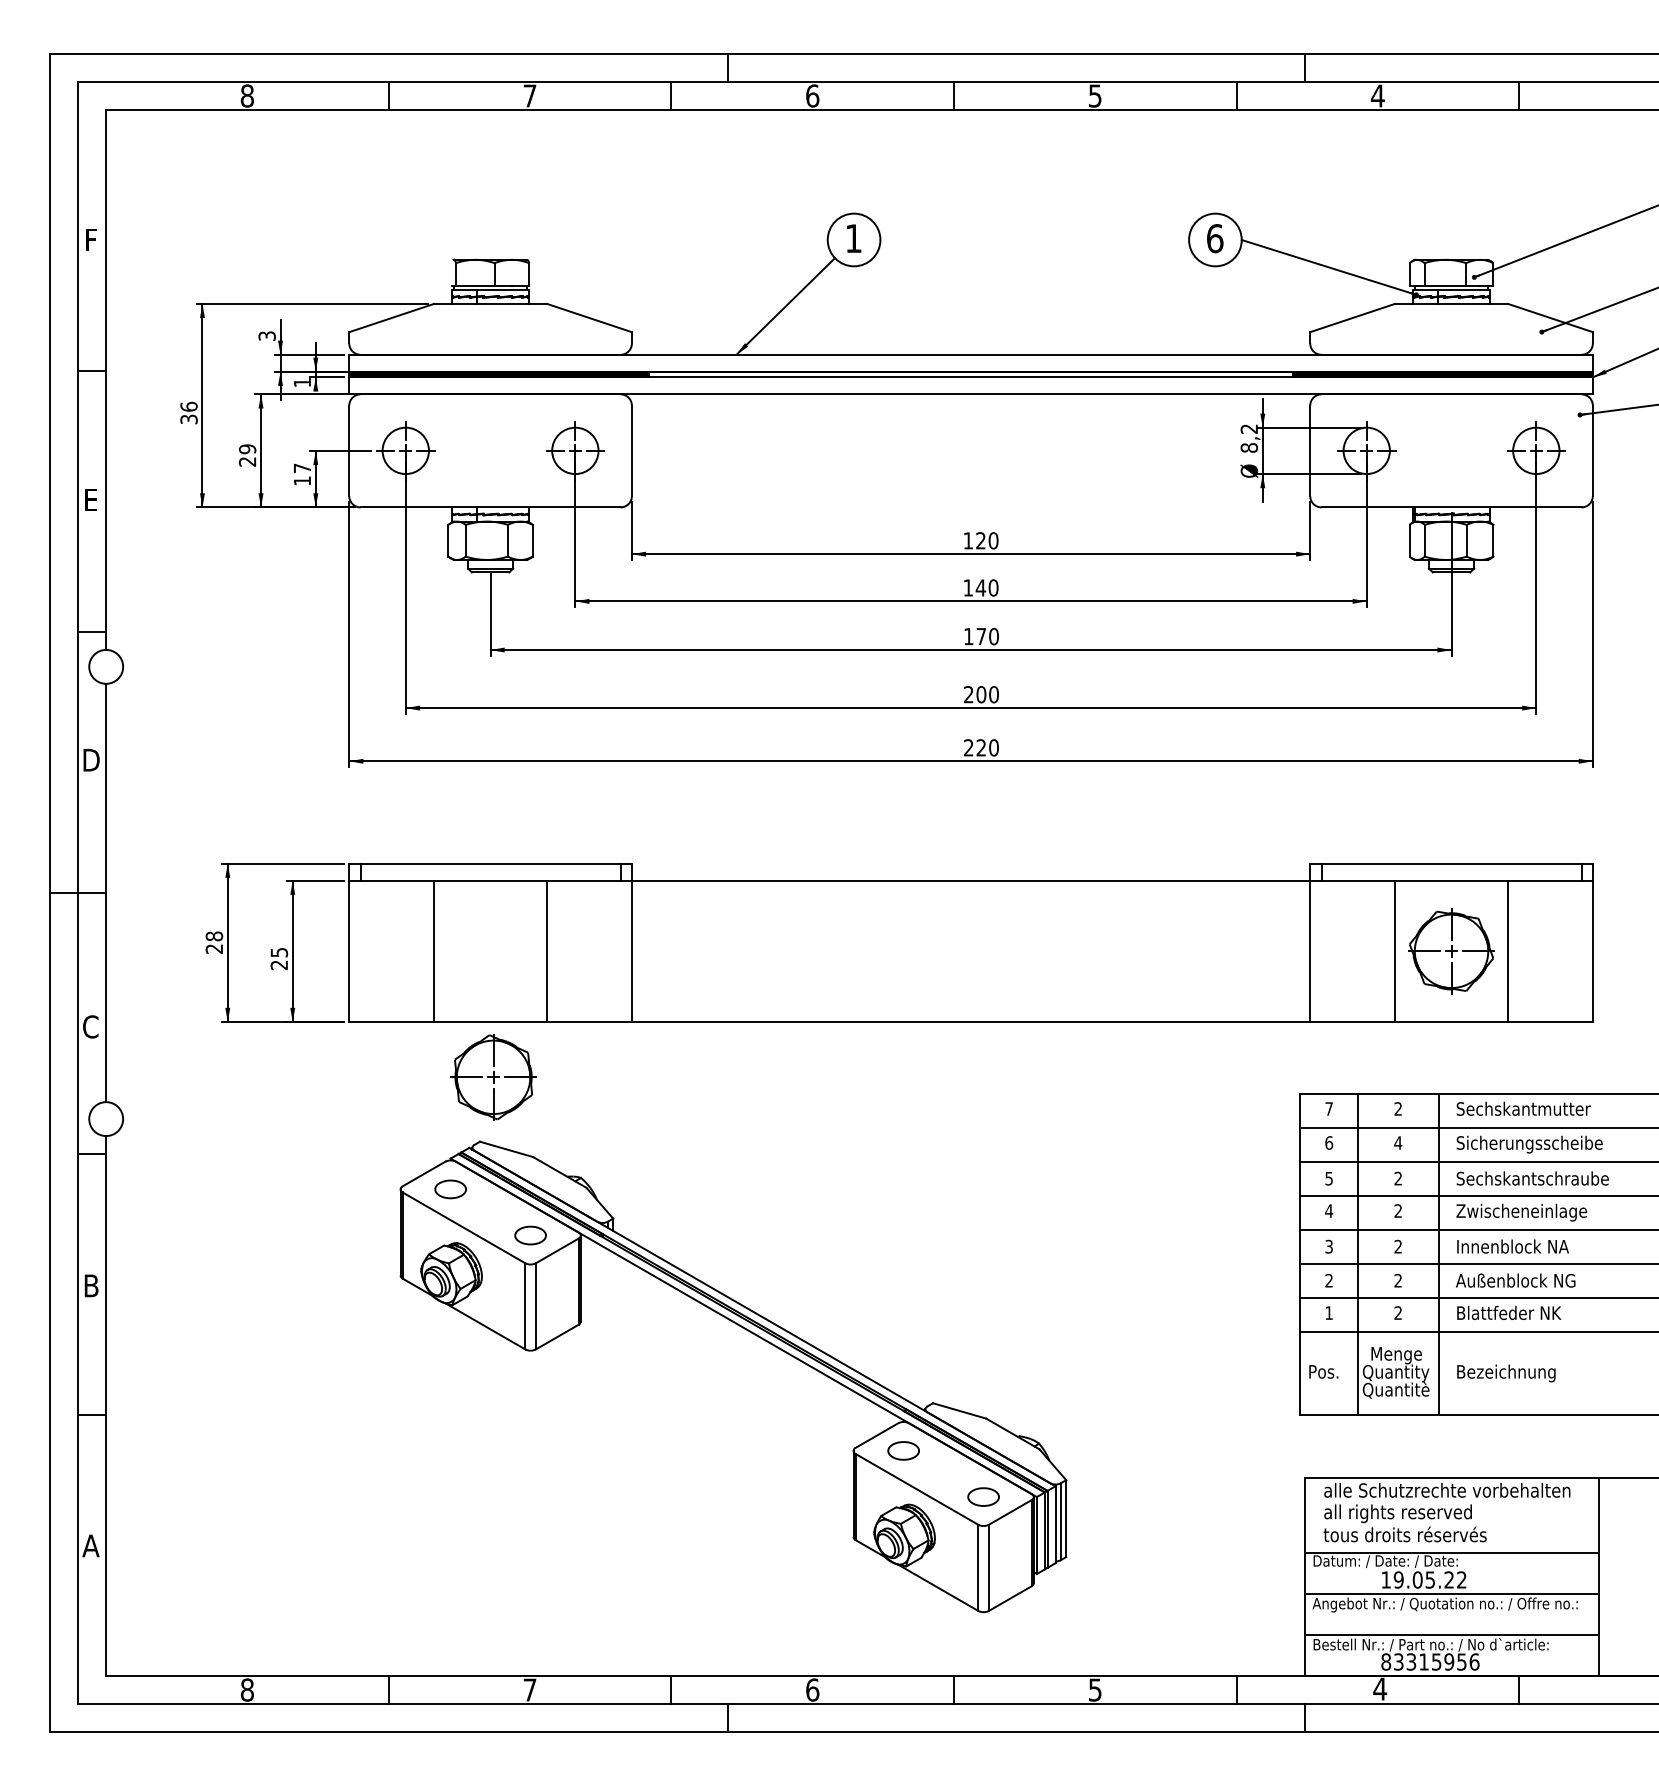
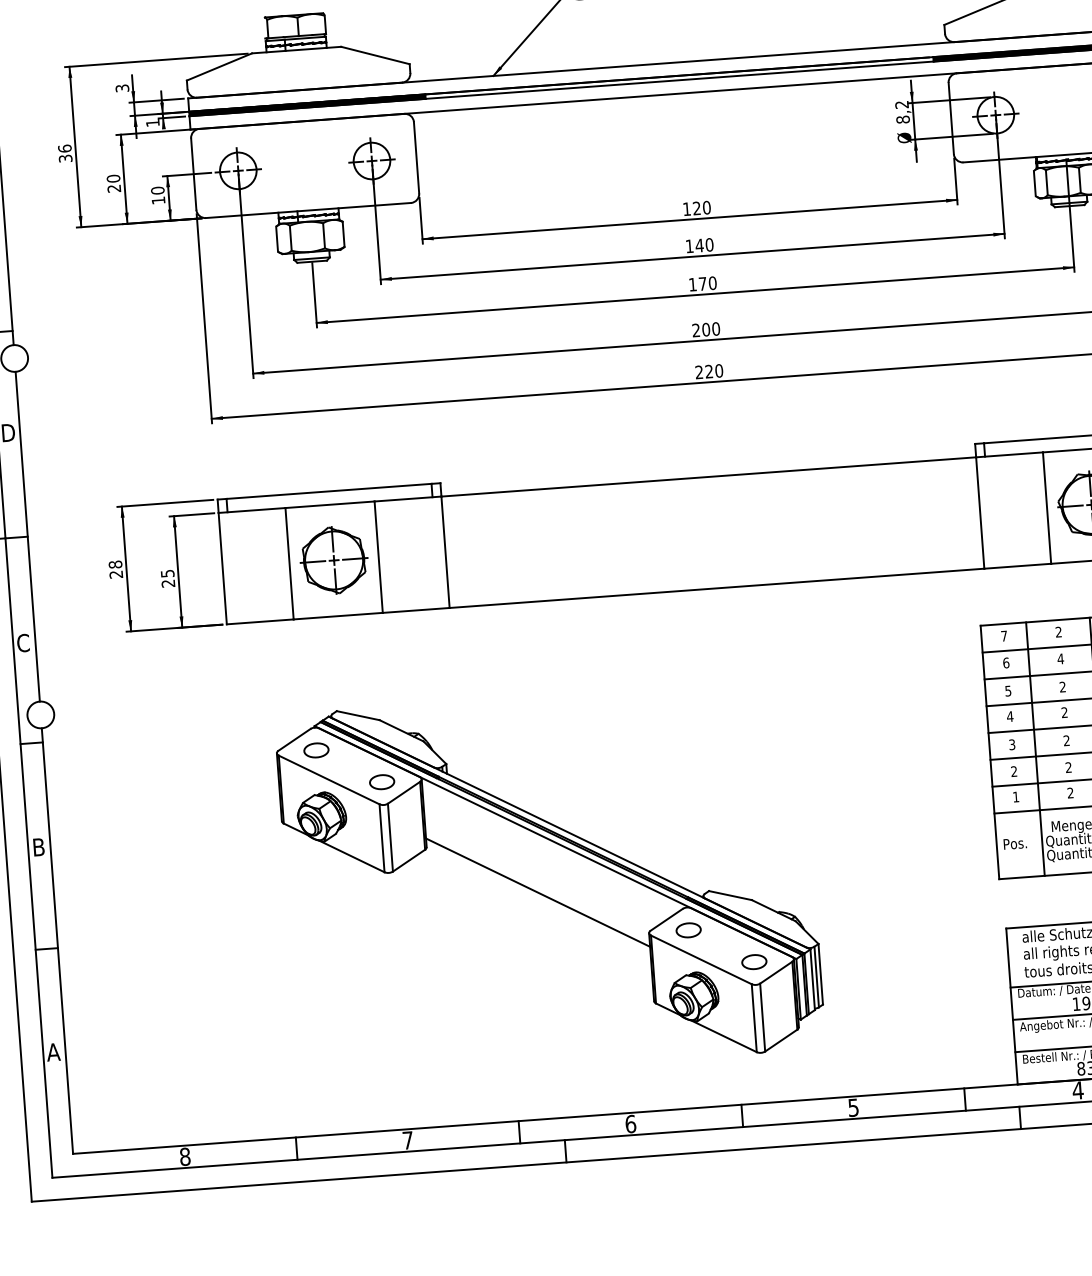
text: (247, 449) -> (113, 178), 29 -> 20
text: (302, 468) -> (157, 190), 17 -> 10
part: (493, 1077) -> (334, 560), moved
line: (716, 1389) -> (537, 892), added

